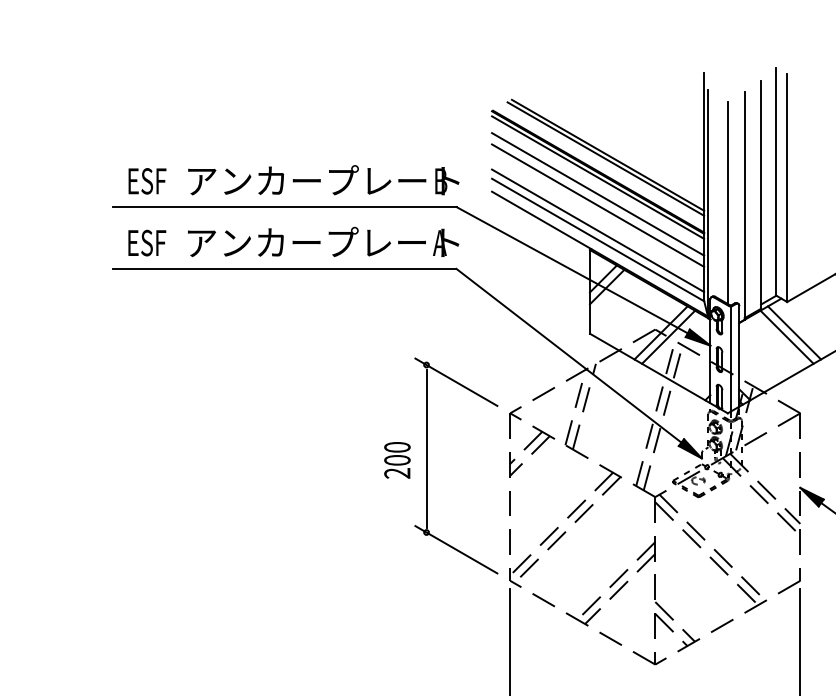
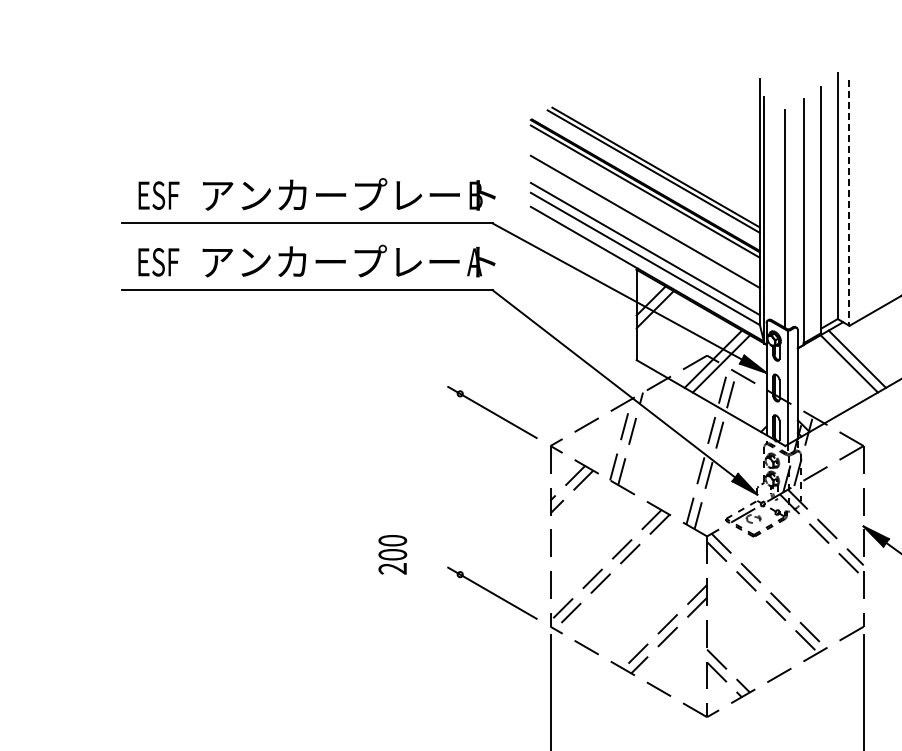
line: (787, 188) -> (849, 203), solid -> dashed
line: (597, 194) -> (644, 209), removed
line: (426, 448) -> (460, 484), removed
text: (397, 460) -> (392, 554), moved

